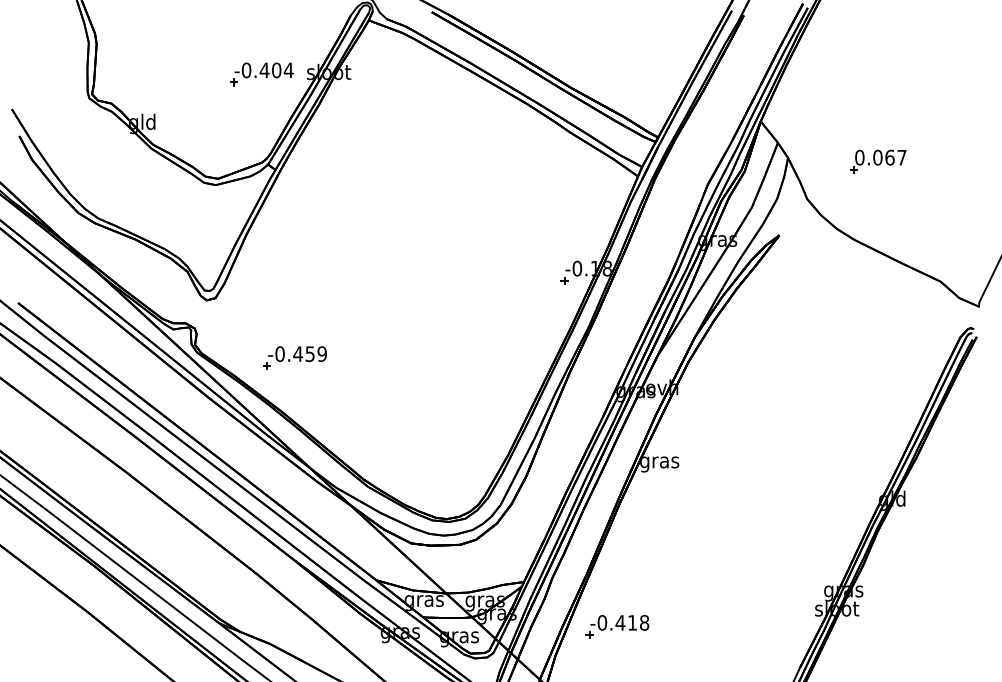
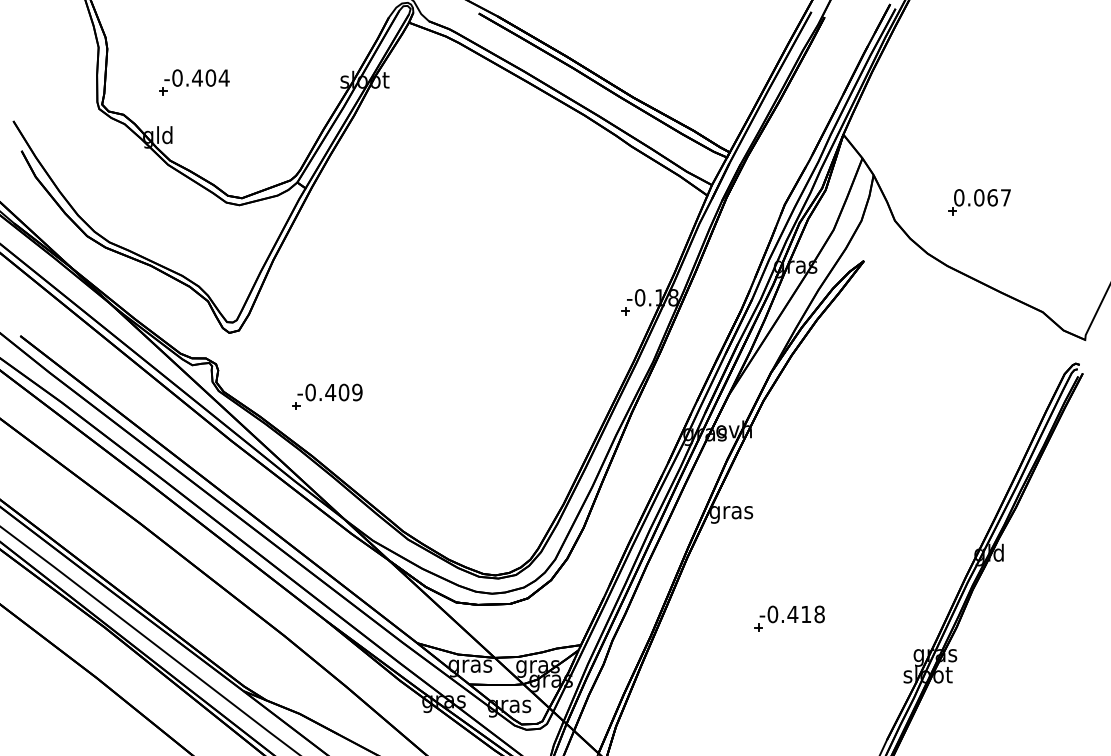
part: (261, 74) -> (194, 82), moved
part: (878, 161) -> (979, 202), moved
text: (309, 354) -> (343, 392), -0.459 -> -0.409
part: (617, 626) -> (789, 618), moved

